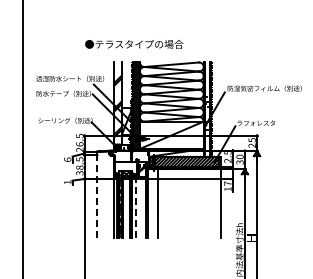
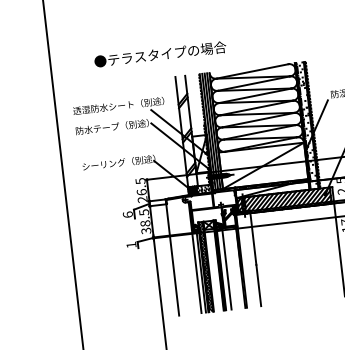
text: (134, 44) -> (160, 54), moved
line: (96, 194) -> (171, 256), dashed -> solid
line: (136, 207) -> (227, 268), dashed -> solid

